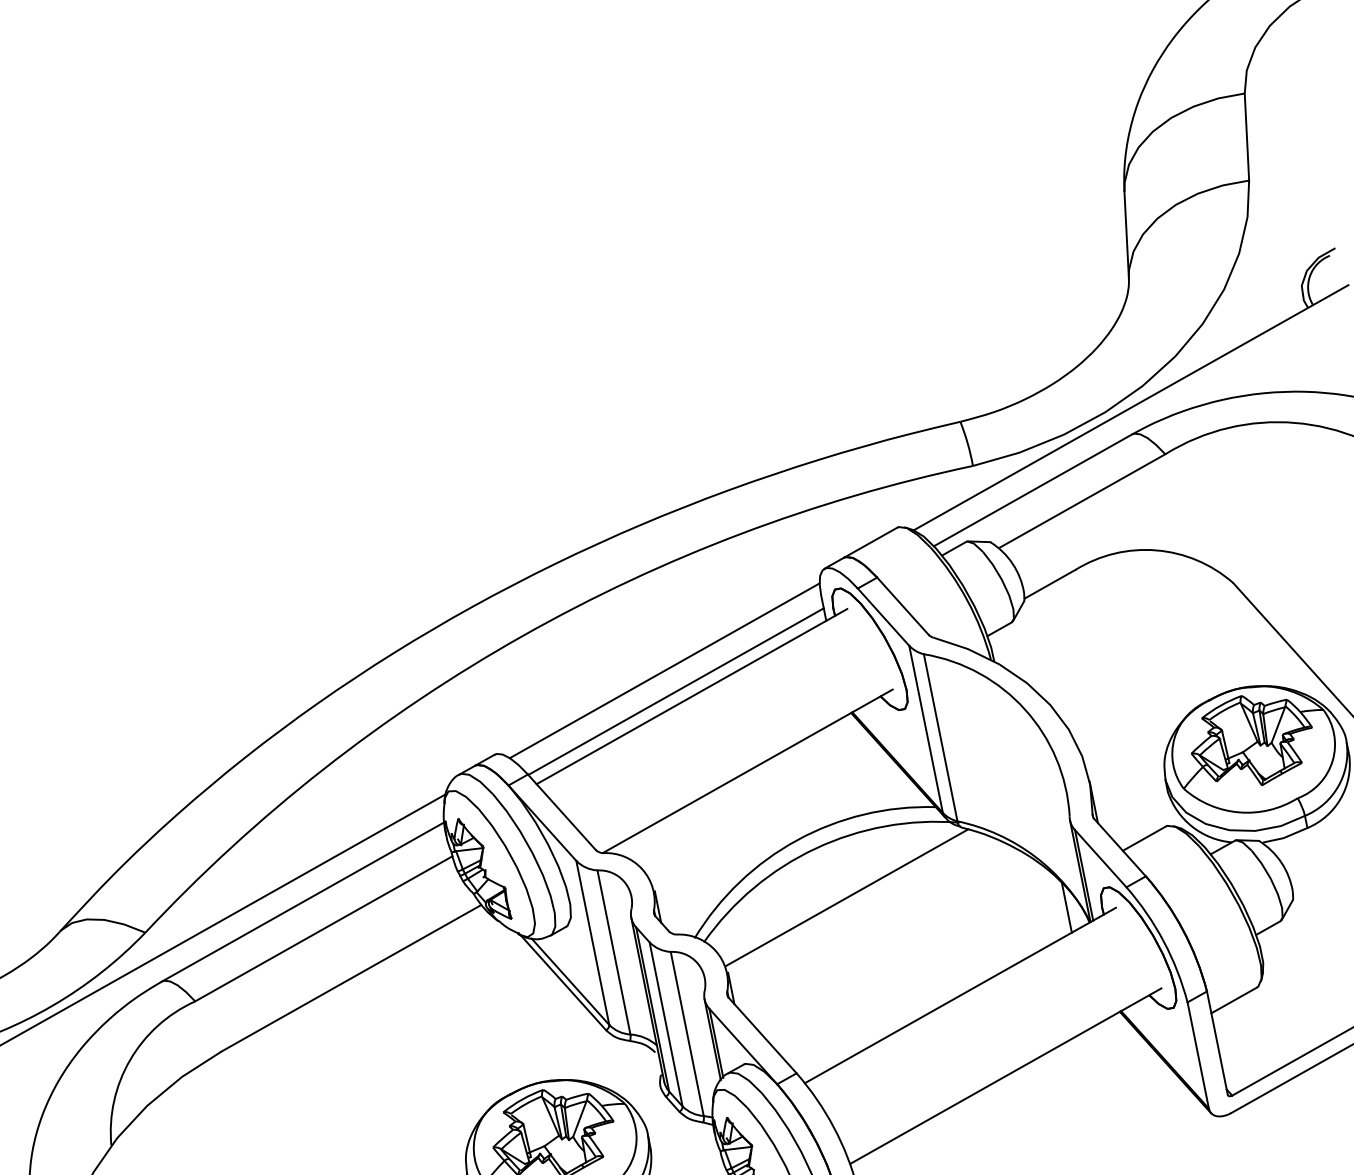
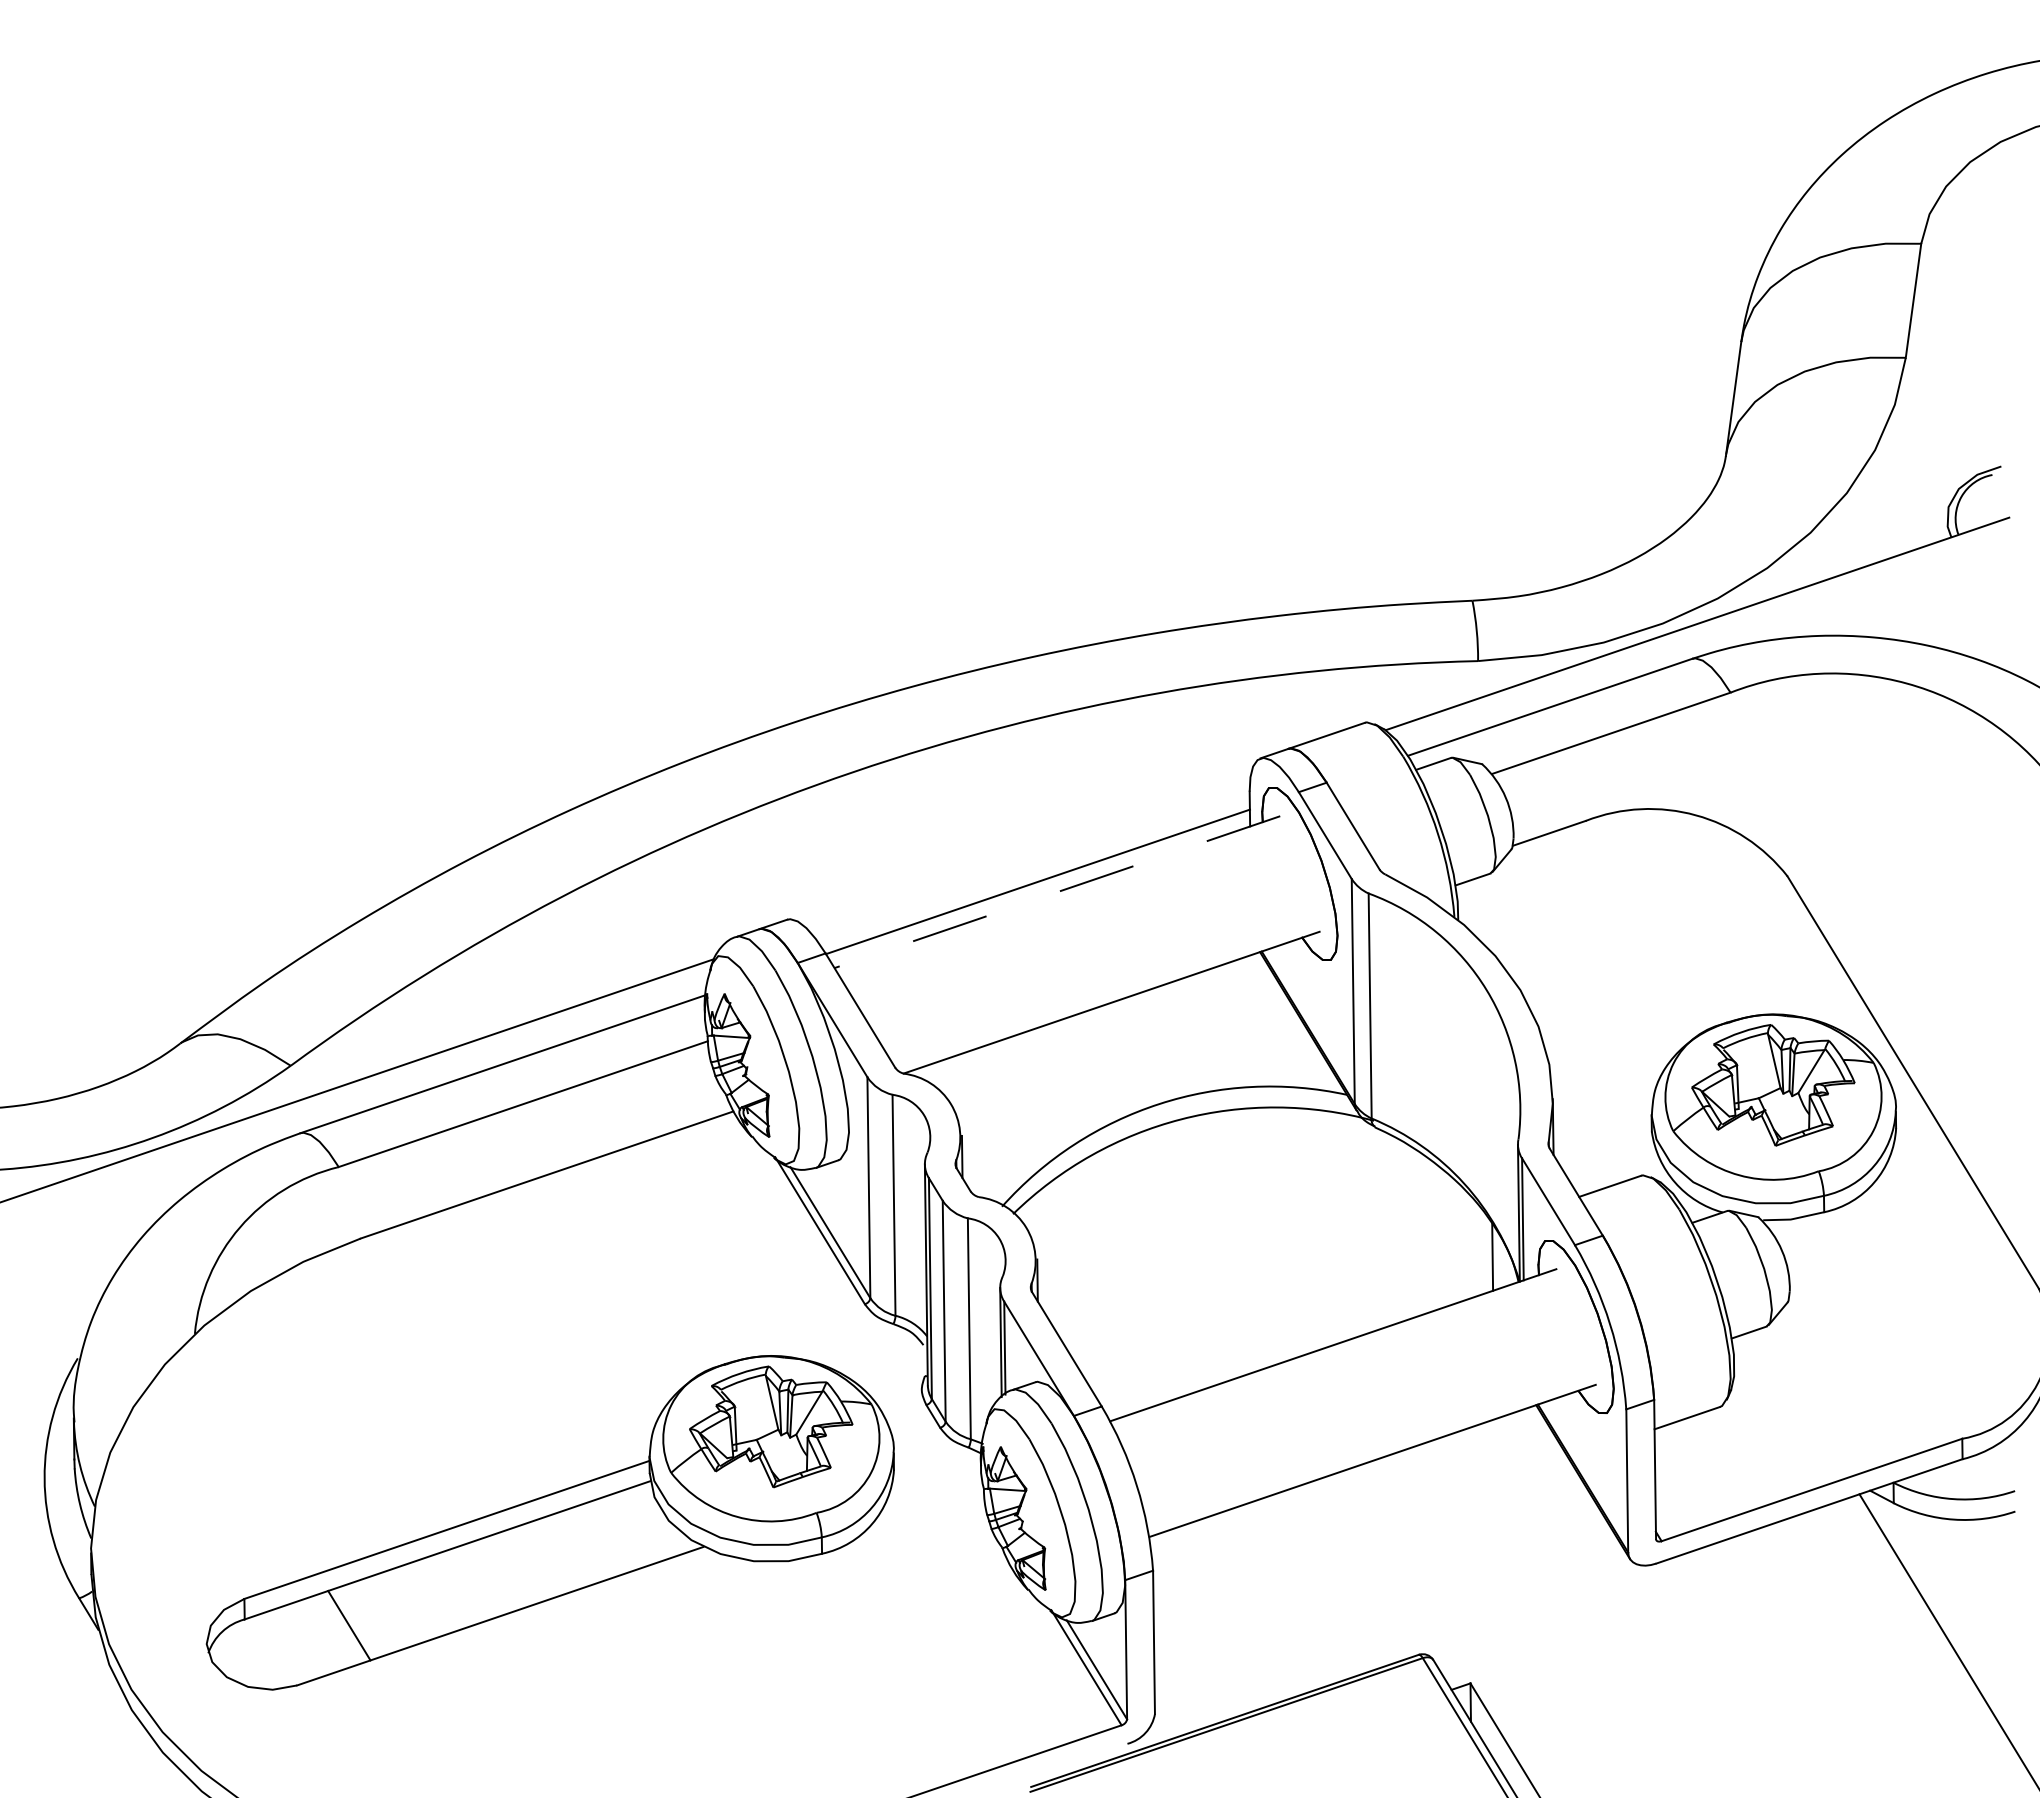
line: (664, 670) -> (1028, 851), removed
line: (691, 696) -> (1056, 892), solid -> dashed
line: (846, 897) -> (1209, 1190), removed

